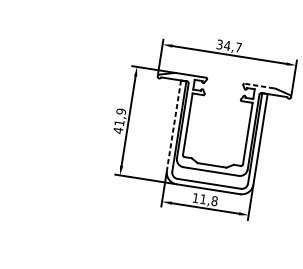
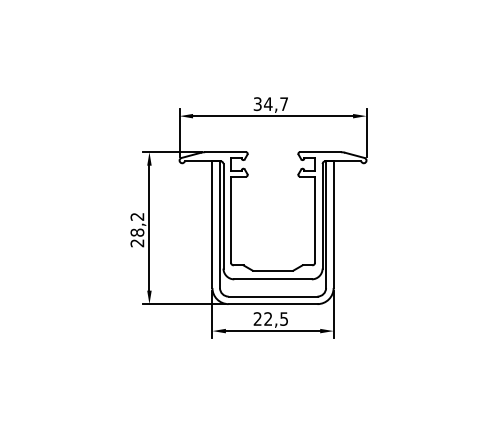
line: (258, 86) -> (319, 152), dashed -> solid
text: (119, 120) -> (137, 229), 41,9 -> 28,2
line: (173, 126) -> (212, 225), dashed -> solid
text: (204, 199) -> (270, 318), 11,8 -> 22,5

